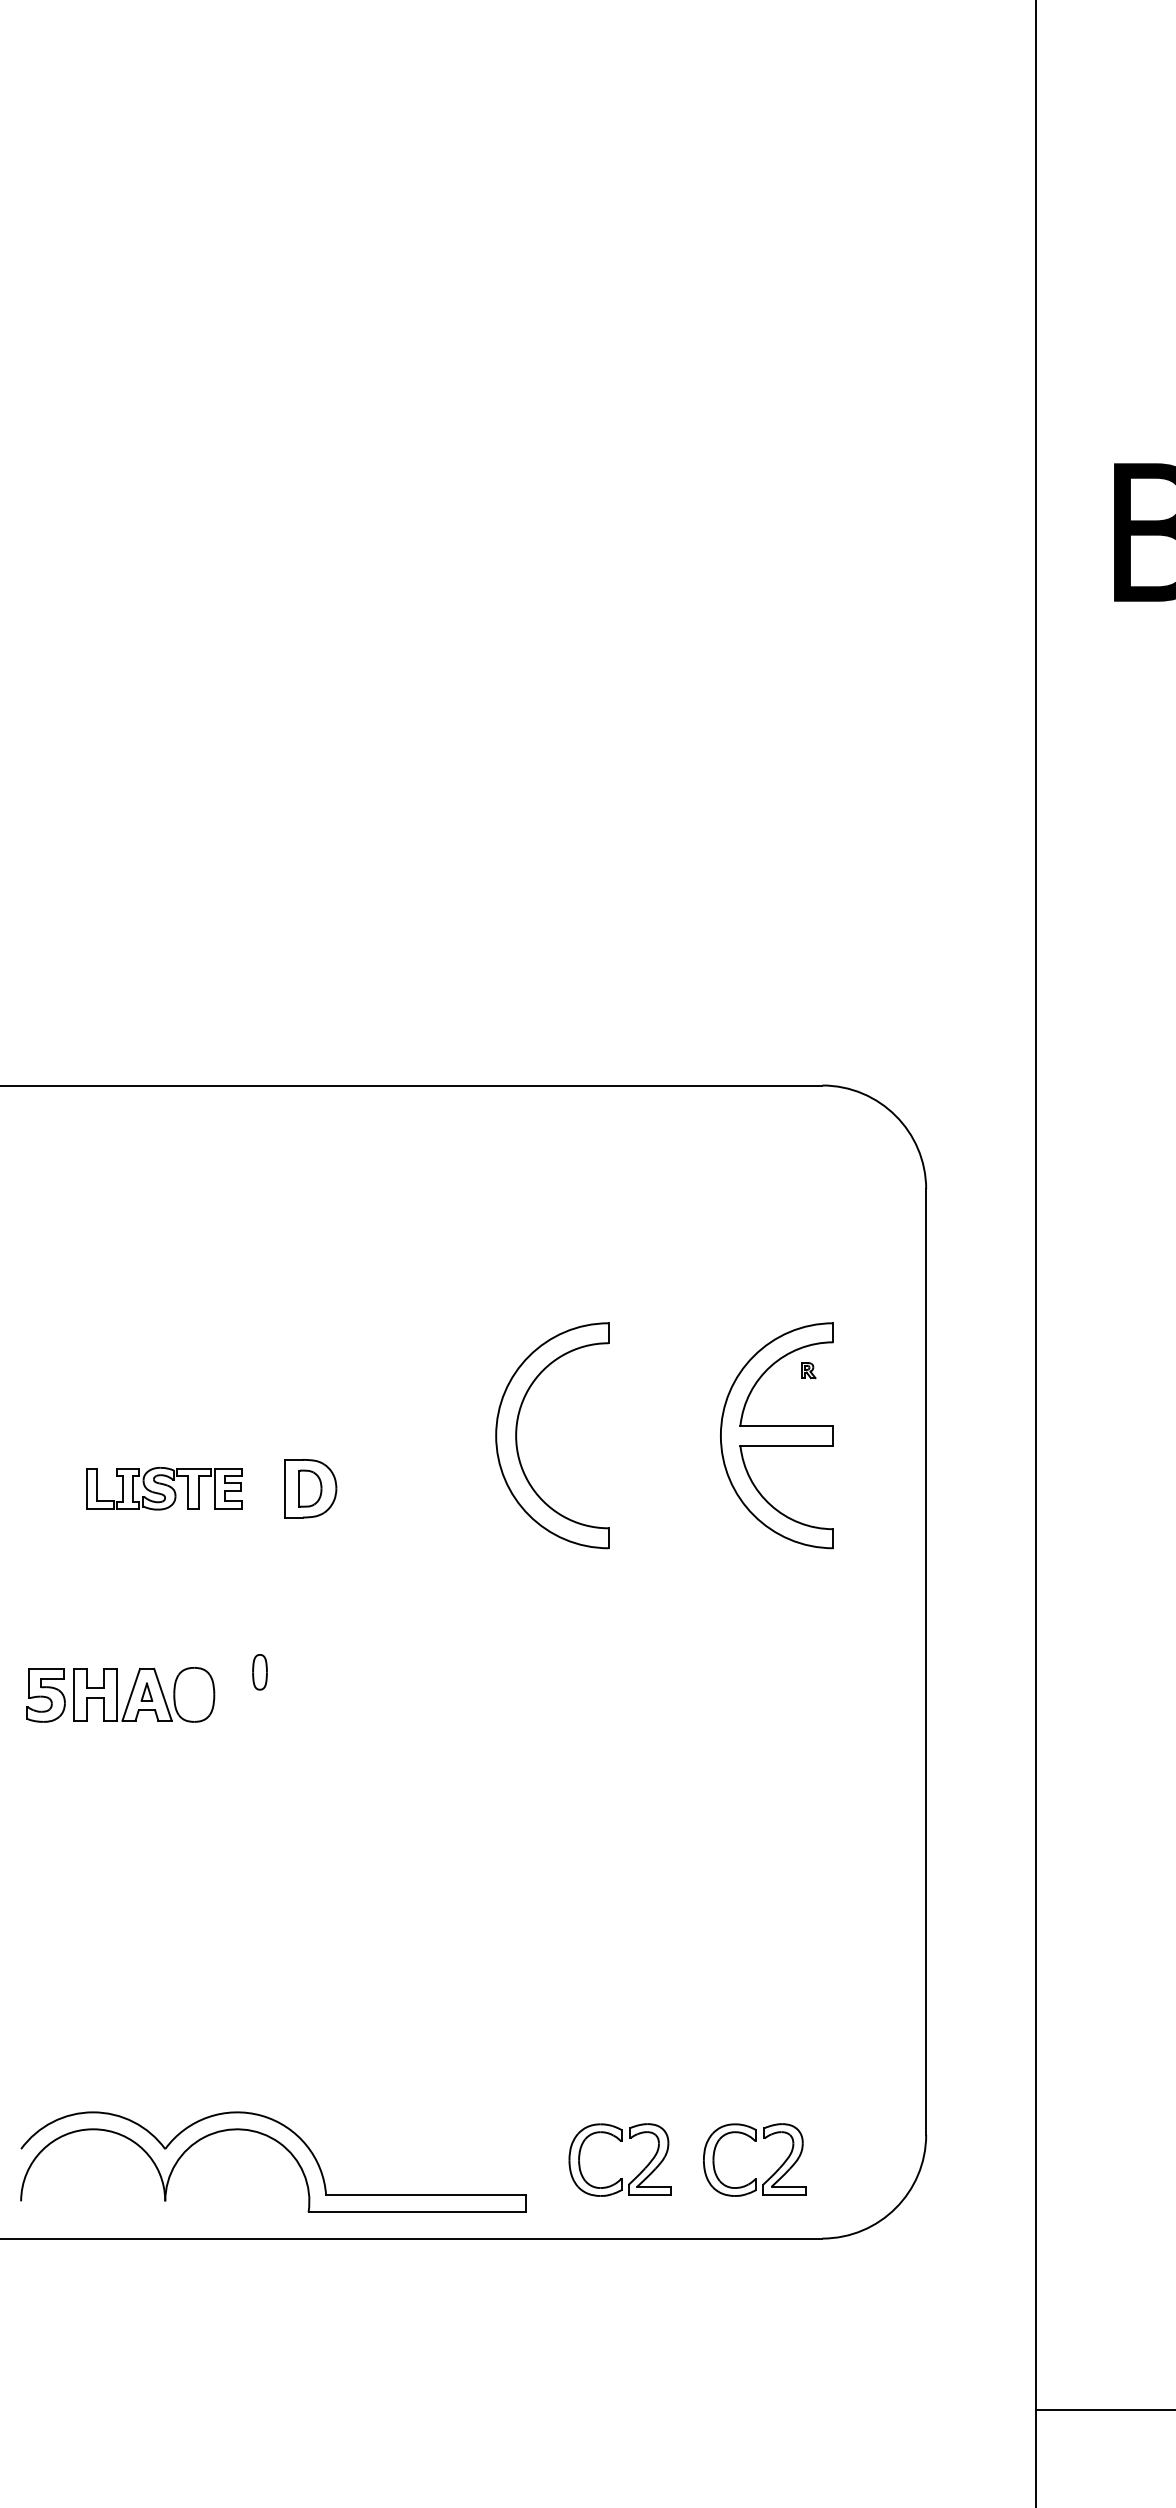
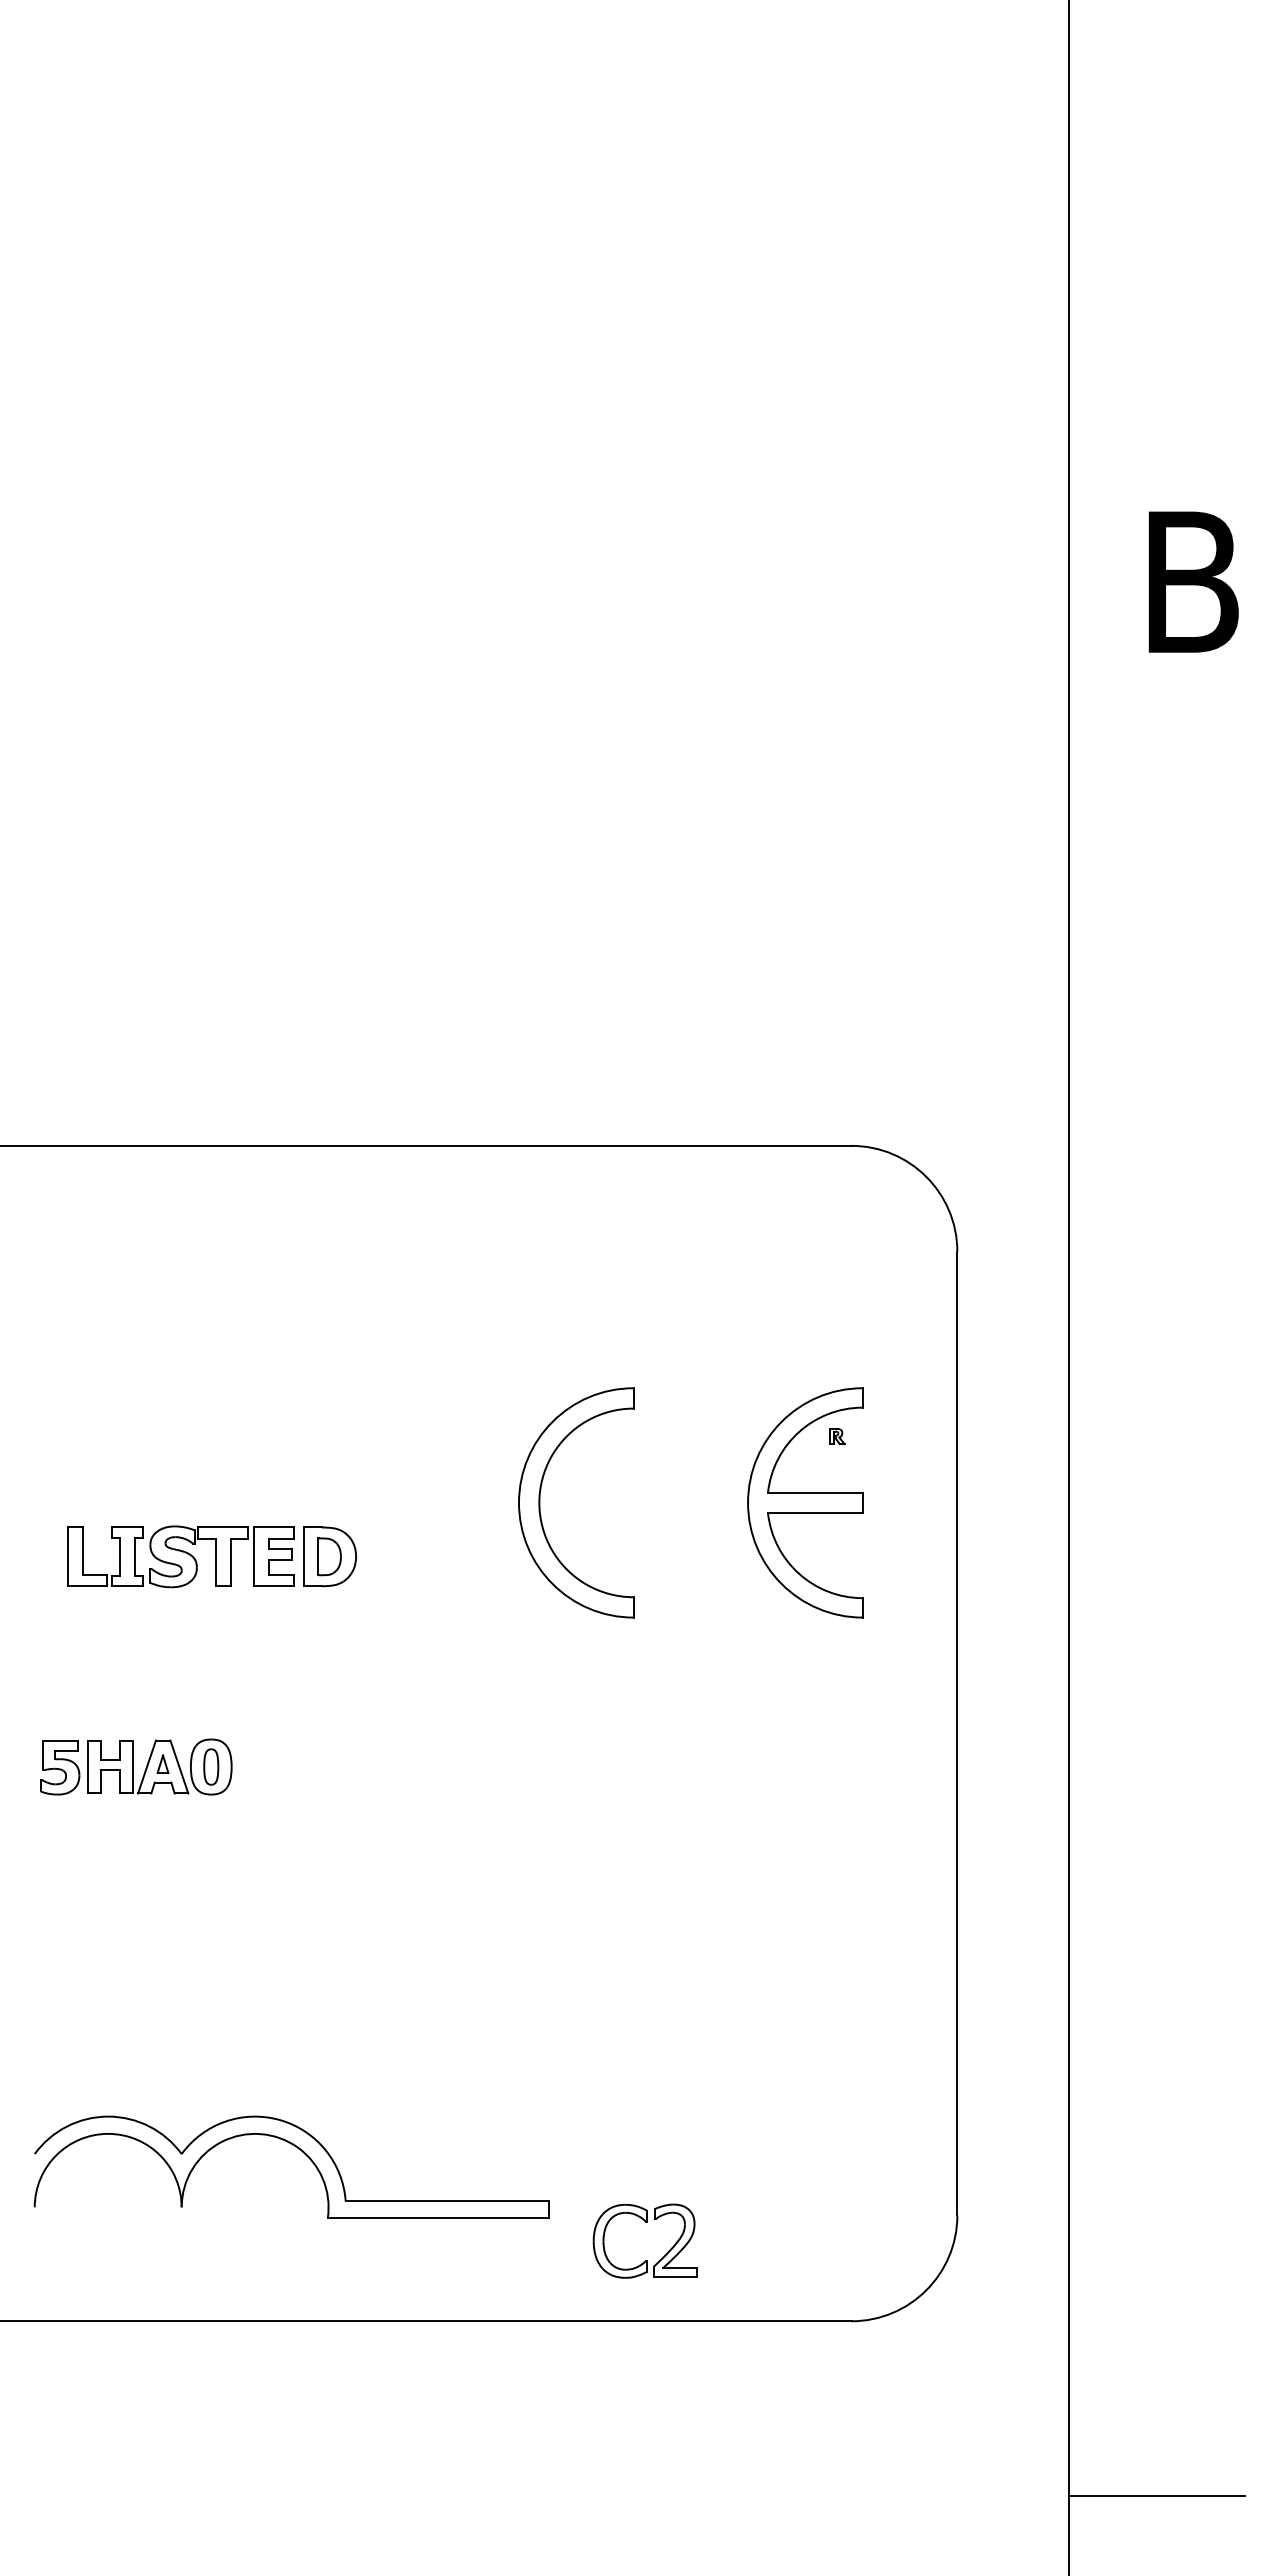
part: (164, 1488) -> (180, 1556), size x1.43
part: (260, 1671) -> (211, 1766), moved
part: (754, 2141) -> (782, 2222), removed
part: (284, 2148) -> (303, 2153), moved

